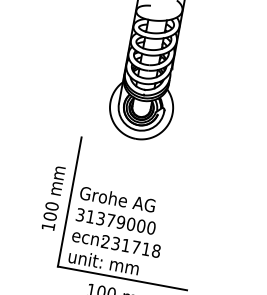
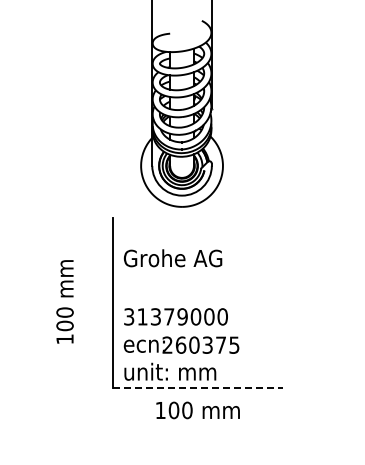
text: (53, 197) -> (64, 301), moved
text: (117, 199) -> (172, 258), moved
text: (136, 246) -> (207, 344), 231718 -> 260375
line: (123, 278) -> (198, 387), solid -> dashed

